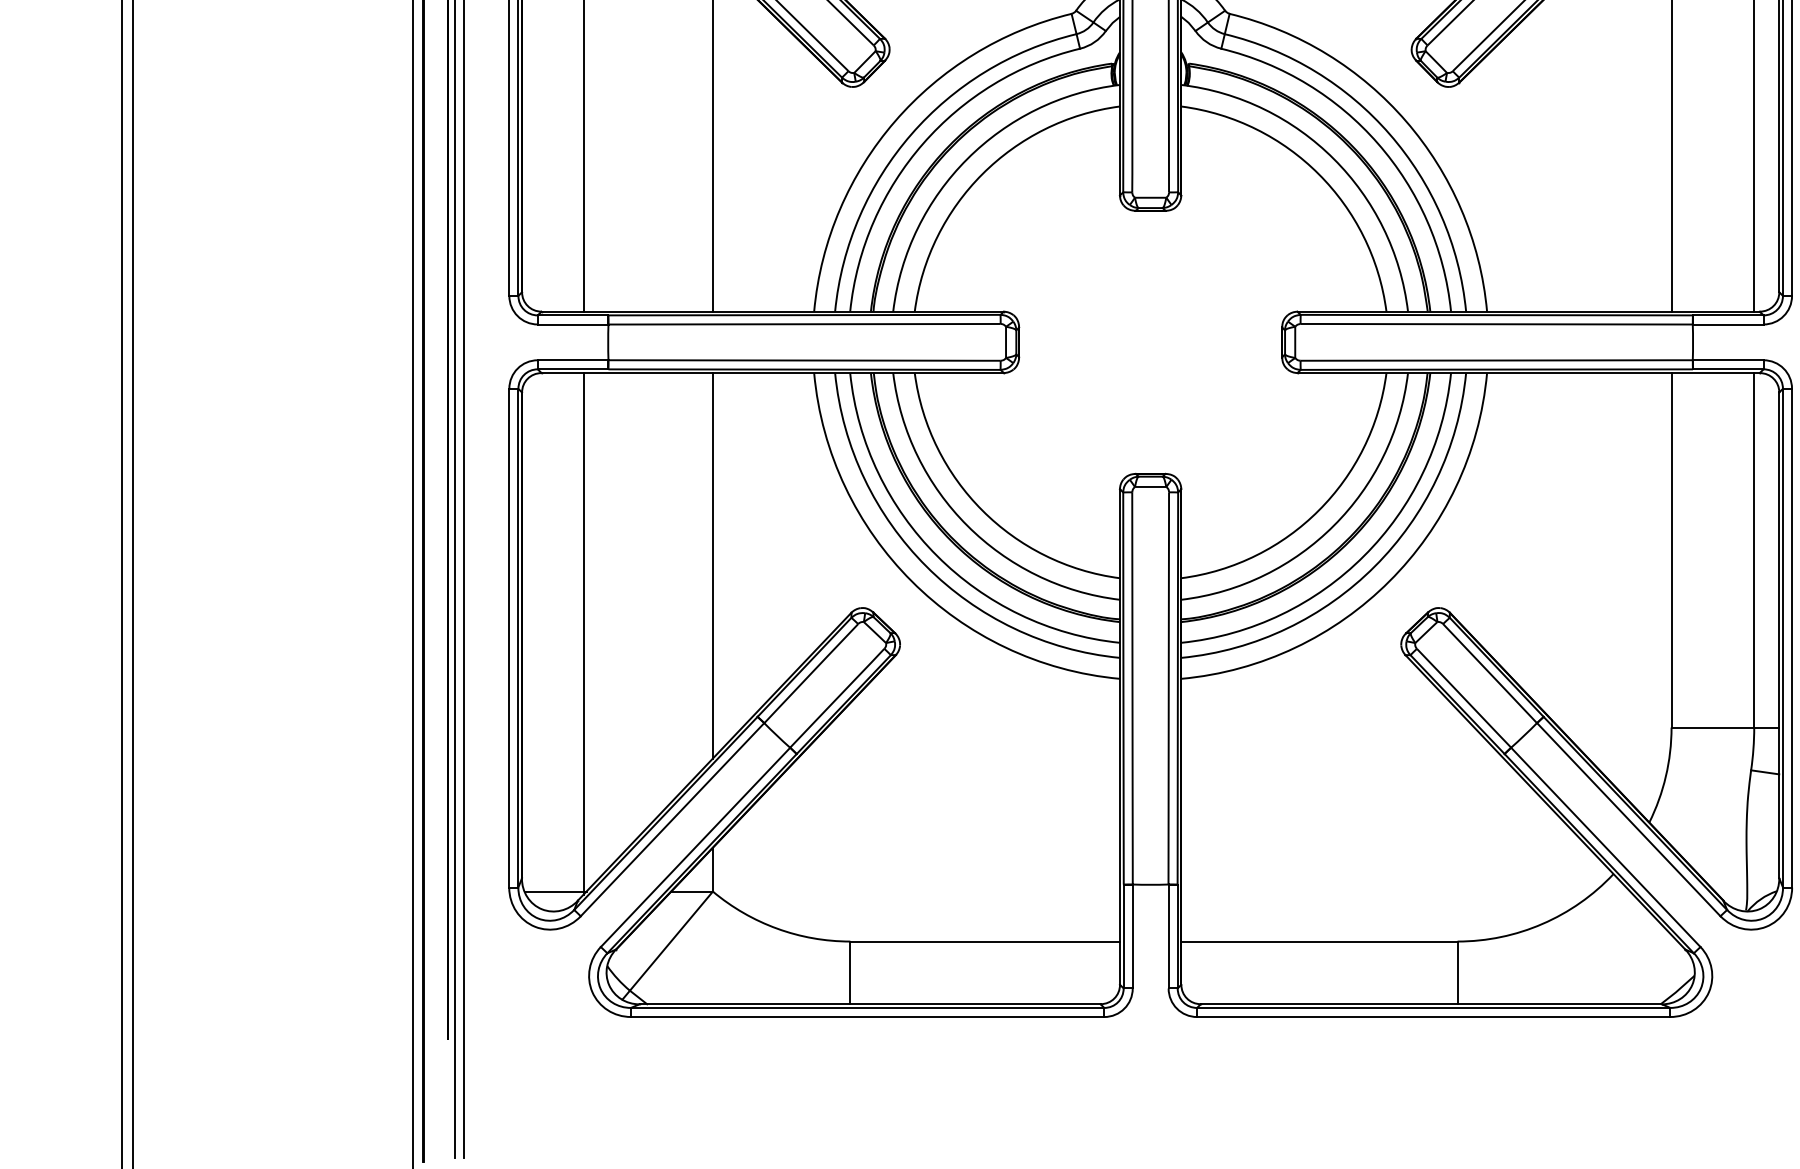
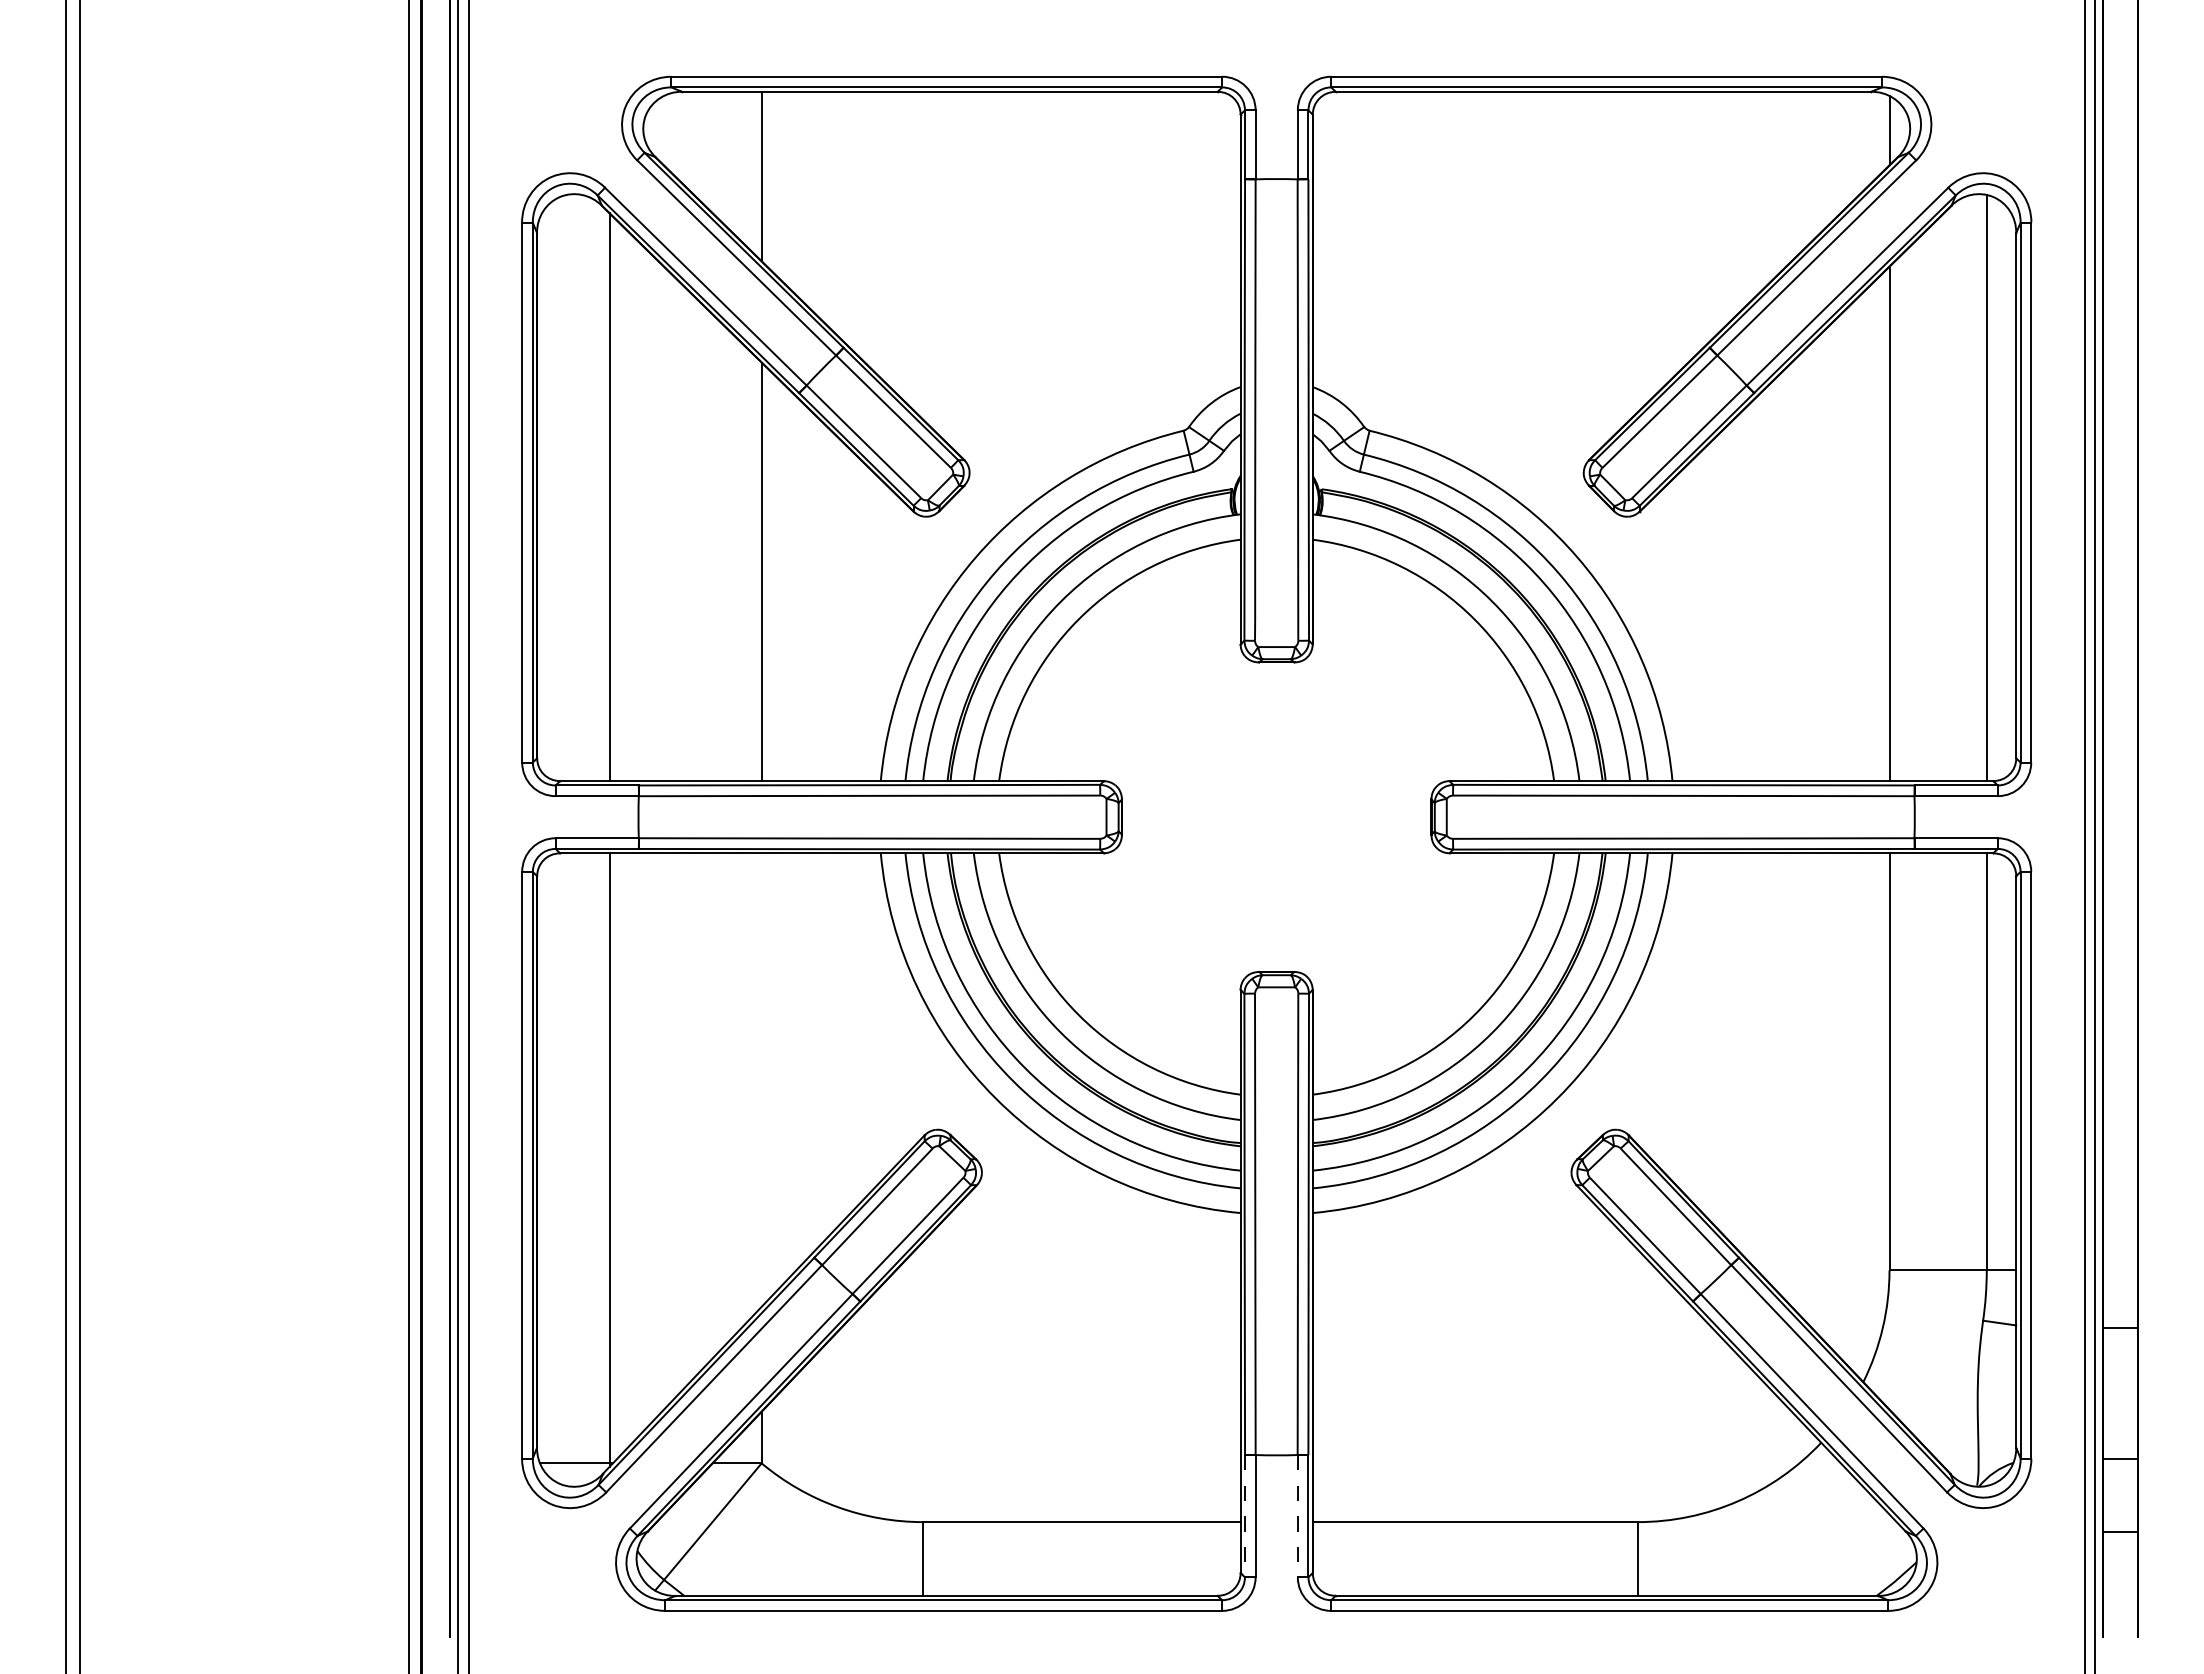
line: (712, 565) -> (761, 1079), removed
line: (1124, 936) -> (1245, 1516), solid -> dashed
line: (1168, 936) -> (1297, 1516), solid -> dashed

